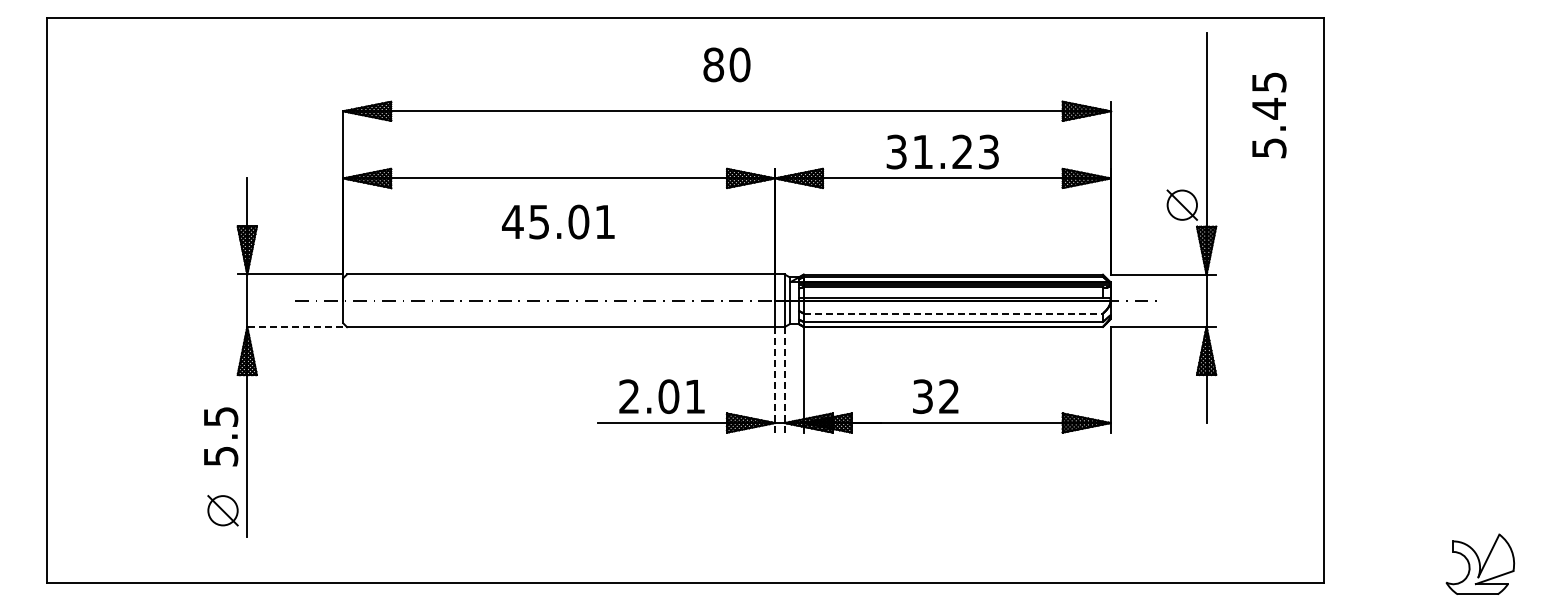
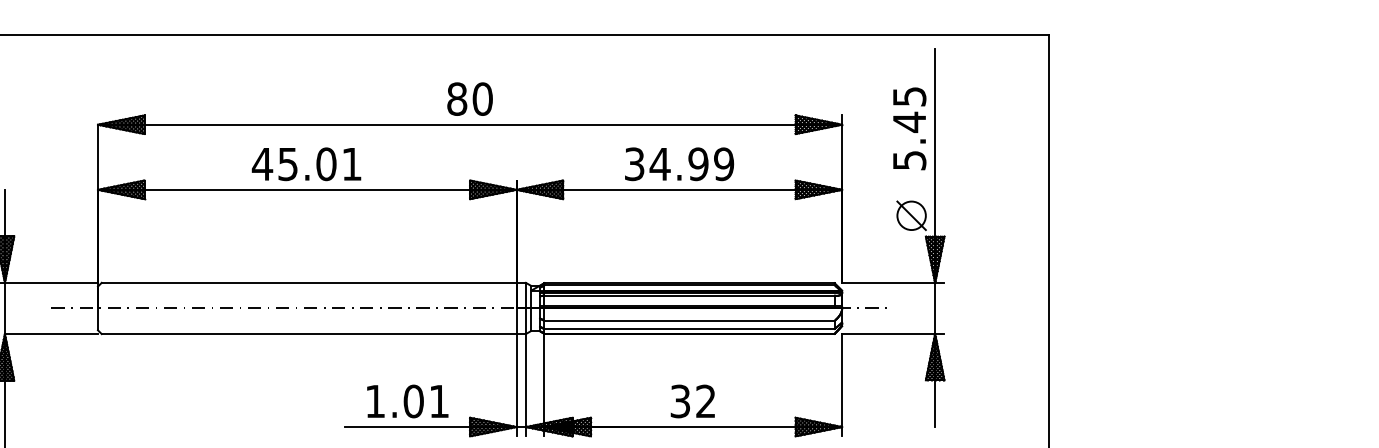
text: (726, 64) -> (469, 98), moved
text: (1269, 115) -> (909, 128), moved
text: (955, 151) -> (691, 163), 31.23 -> 34.99
text: (558, 221) -> (306, 163), moved
line: (953, 313) -> (689, 320), dashed -> solid
line: (295, 327) -> (51, 334), dashed -> solid
line: (775, 379) -> (517, 384), dashed -> solid
line: (784, 379) -> (525, 384), dashed -> solid
text: (628, 396) -> (374, 401), 2.01 -> 1.01
text: (935, 396) -> (692, 401), moved

